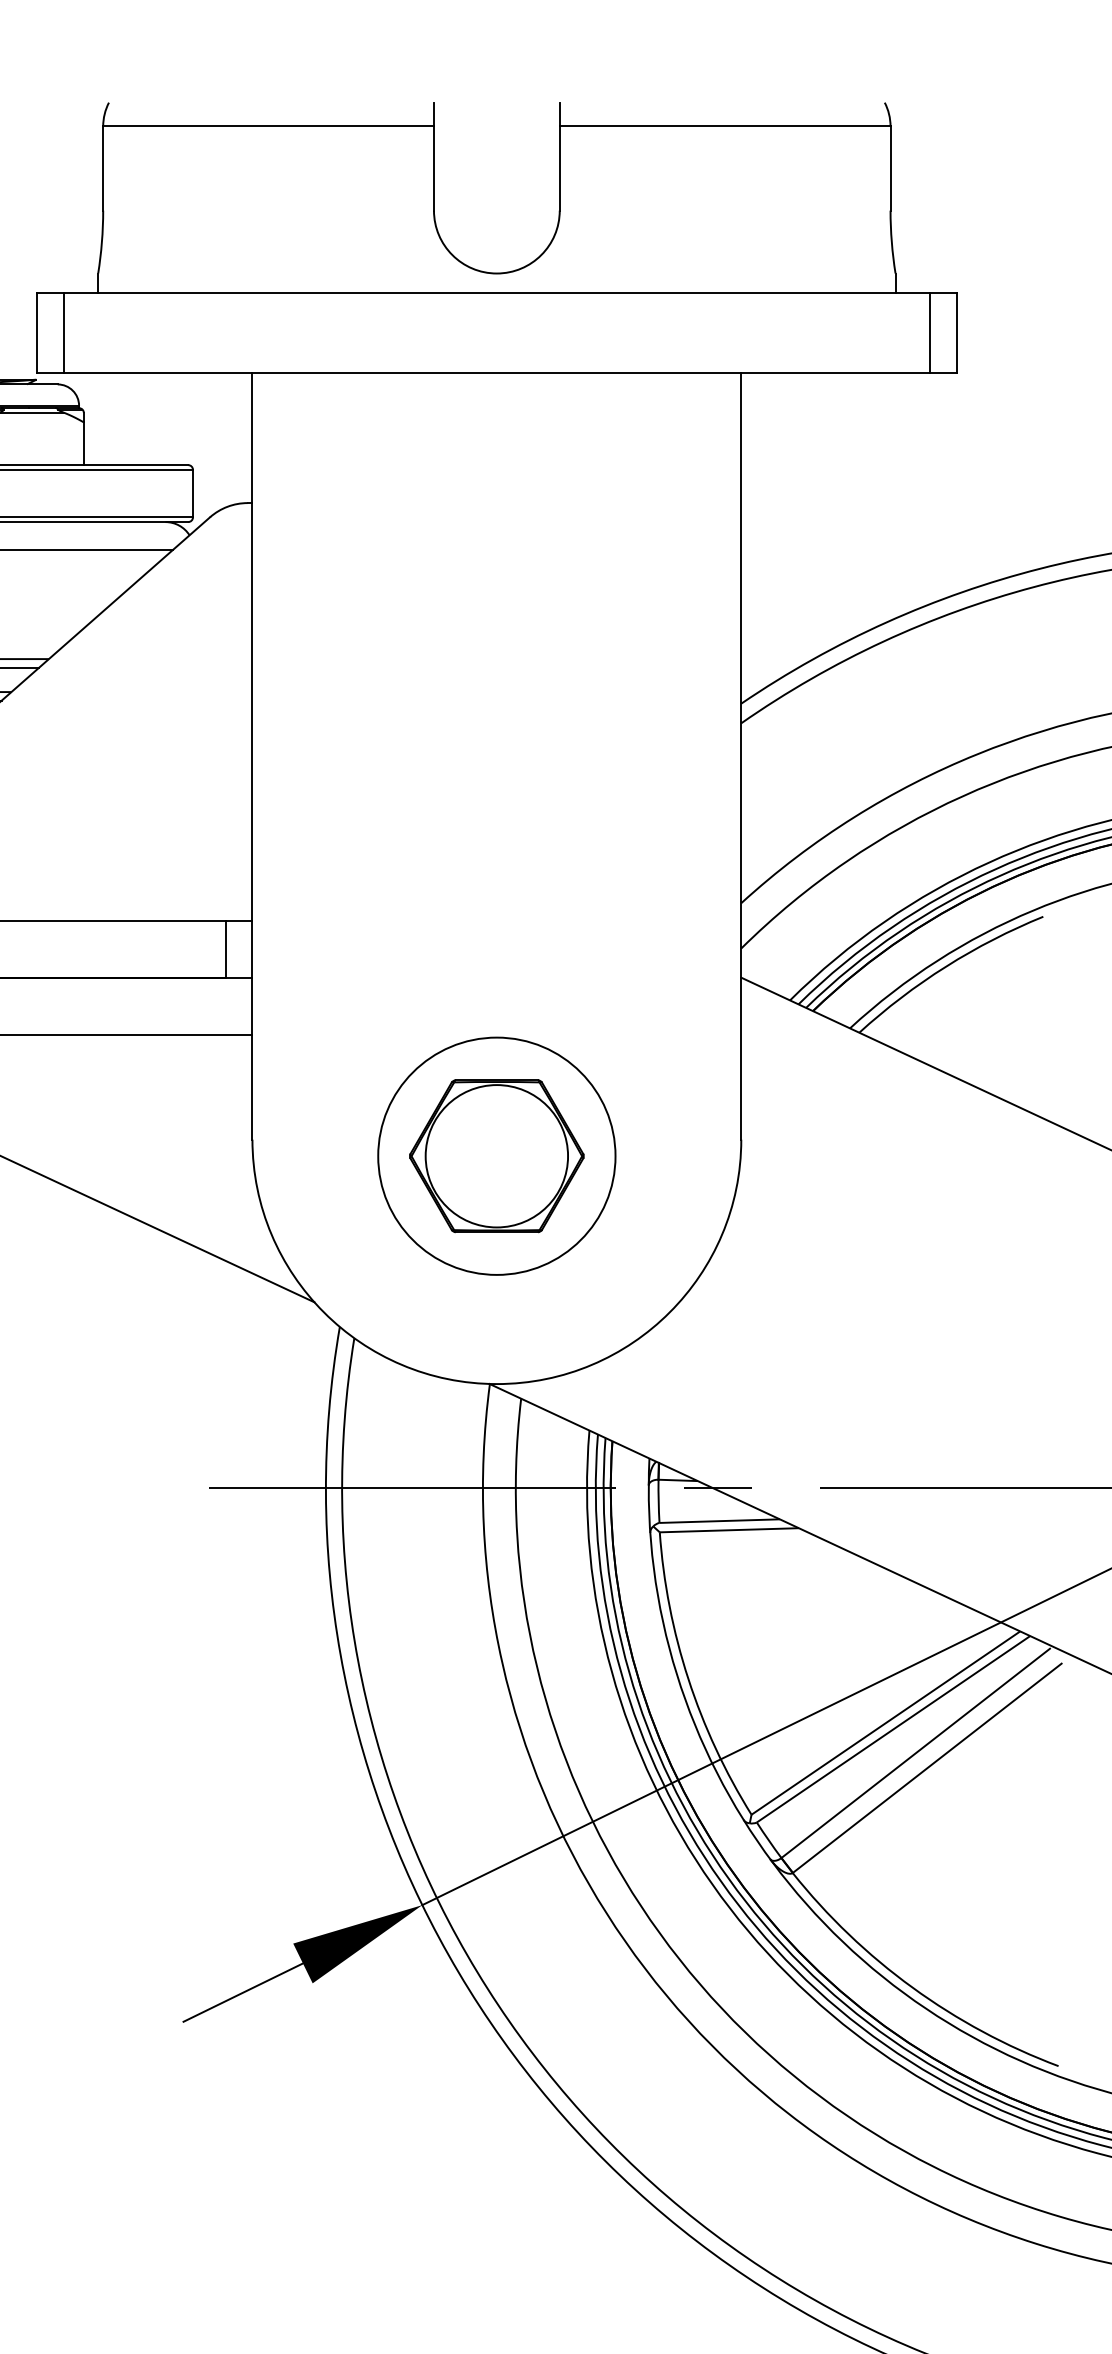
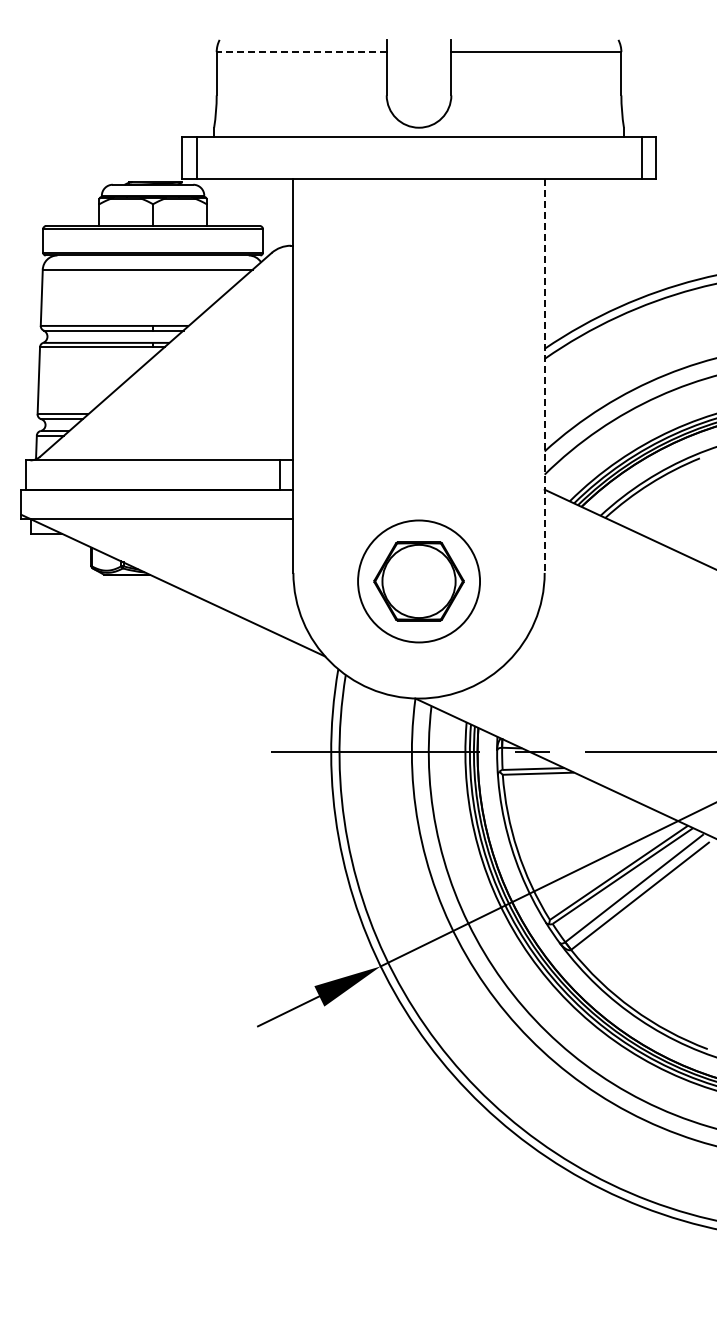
line: (268, 127) -> (301, 52), solid -> dashed
line: (740, 755) -> (544, 375), solid -> dashed

